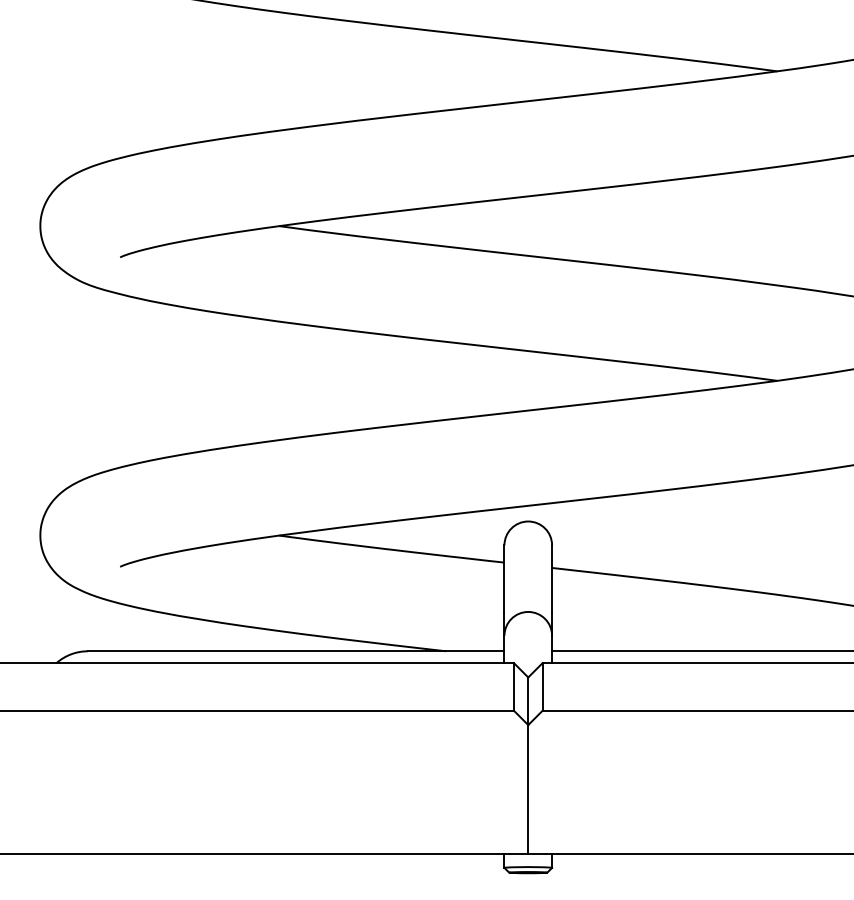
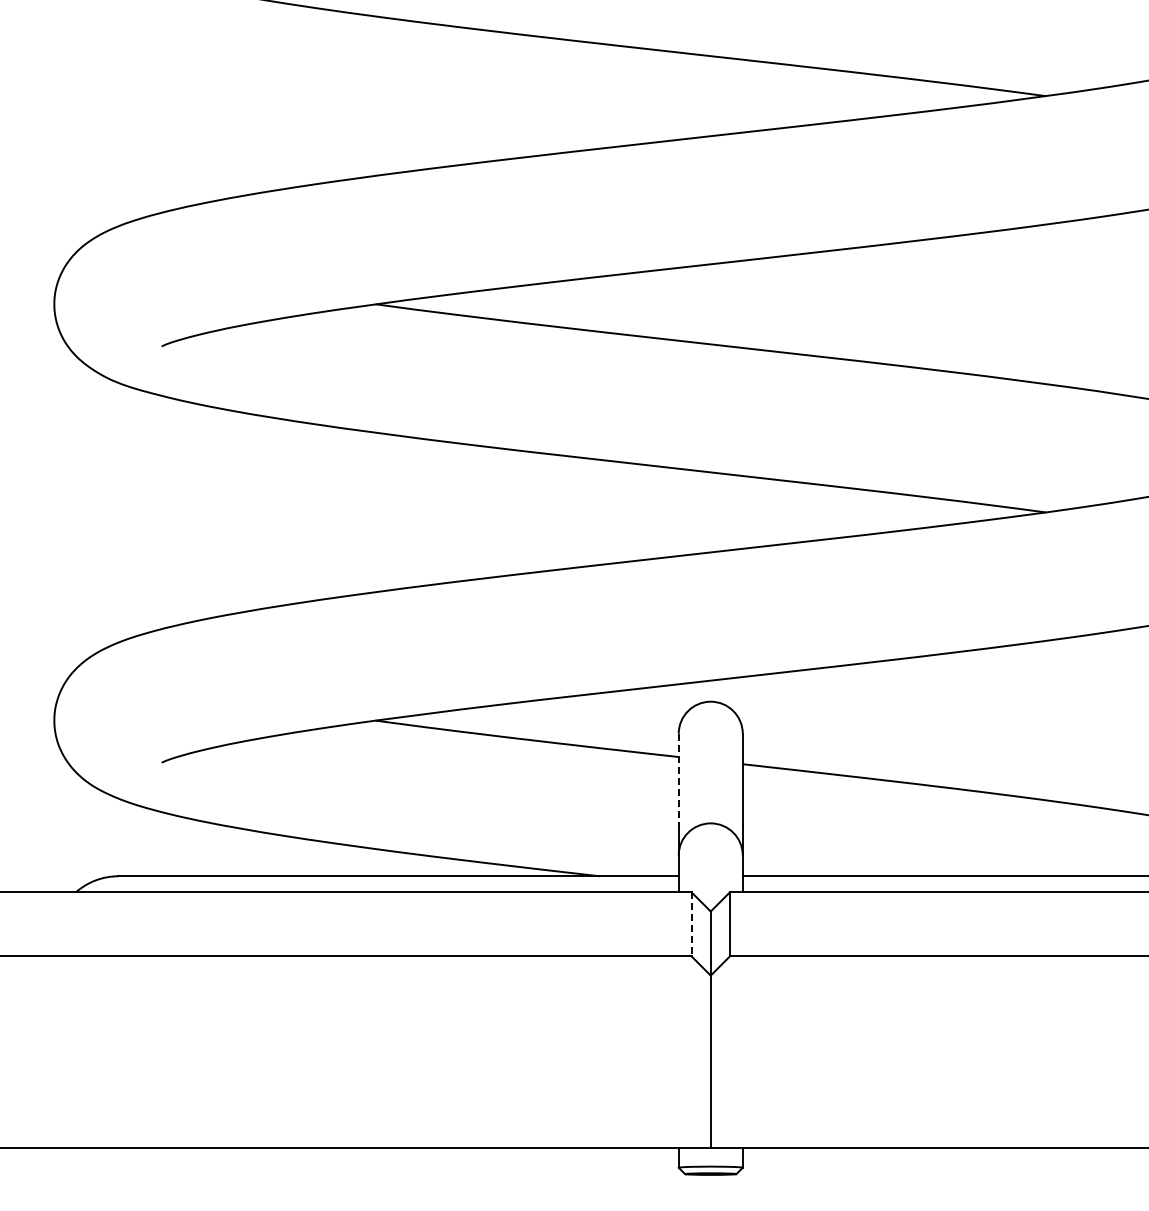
line: (504, 579) -> (678, 779), solid -> dashed
line: (513, 687) -> (691, 924), solid -> dashed

